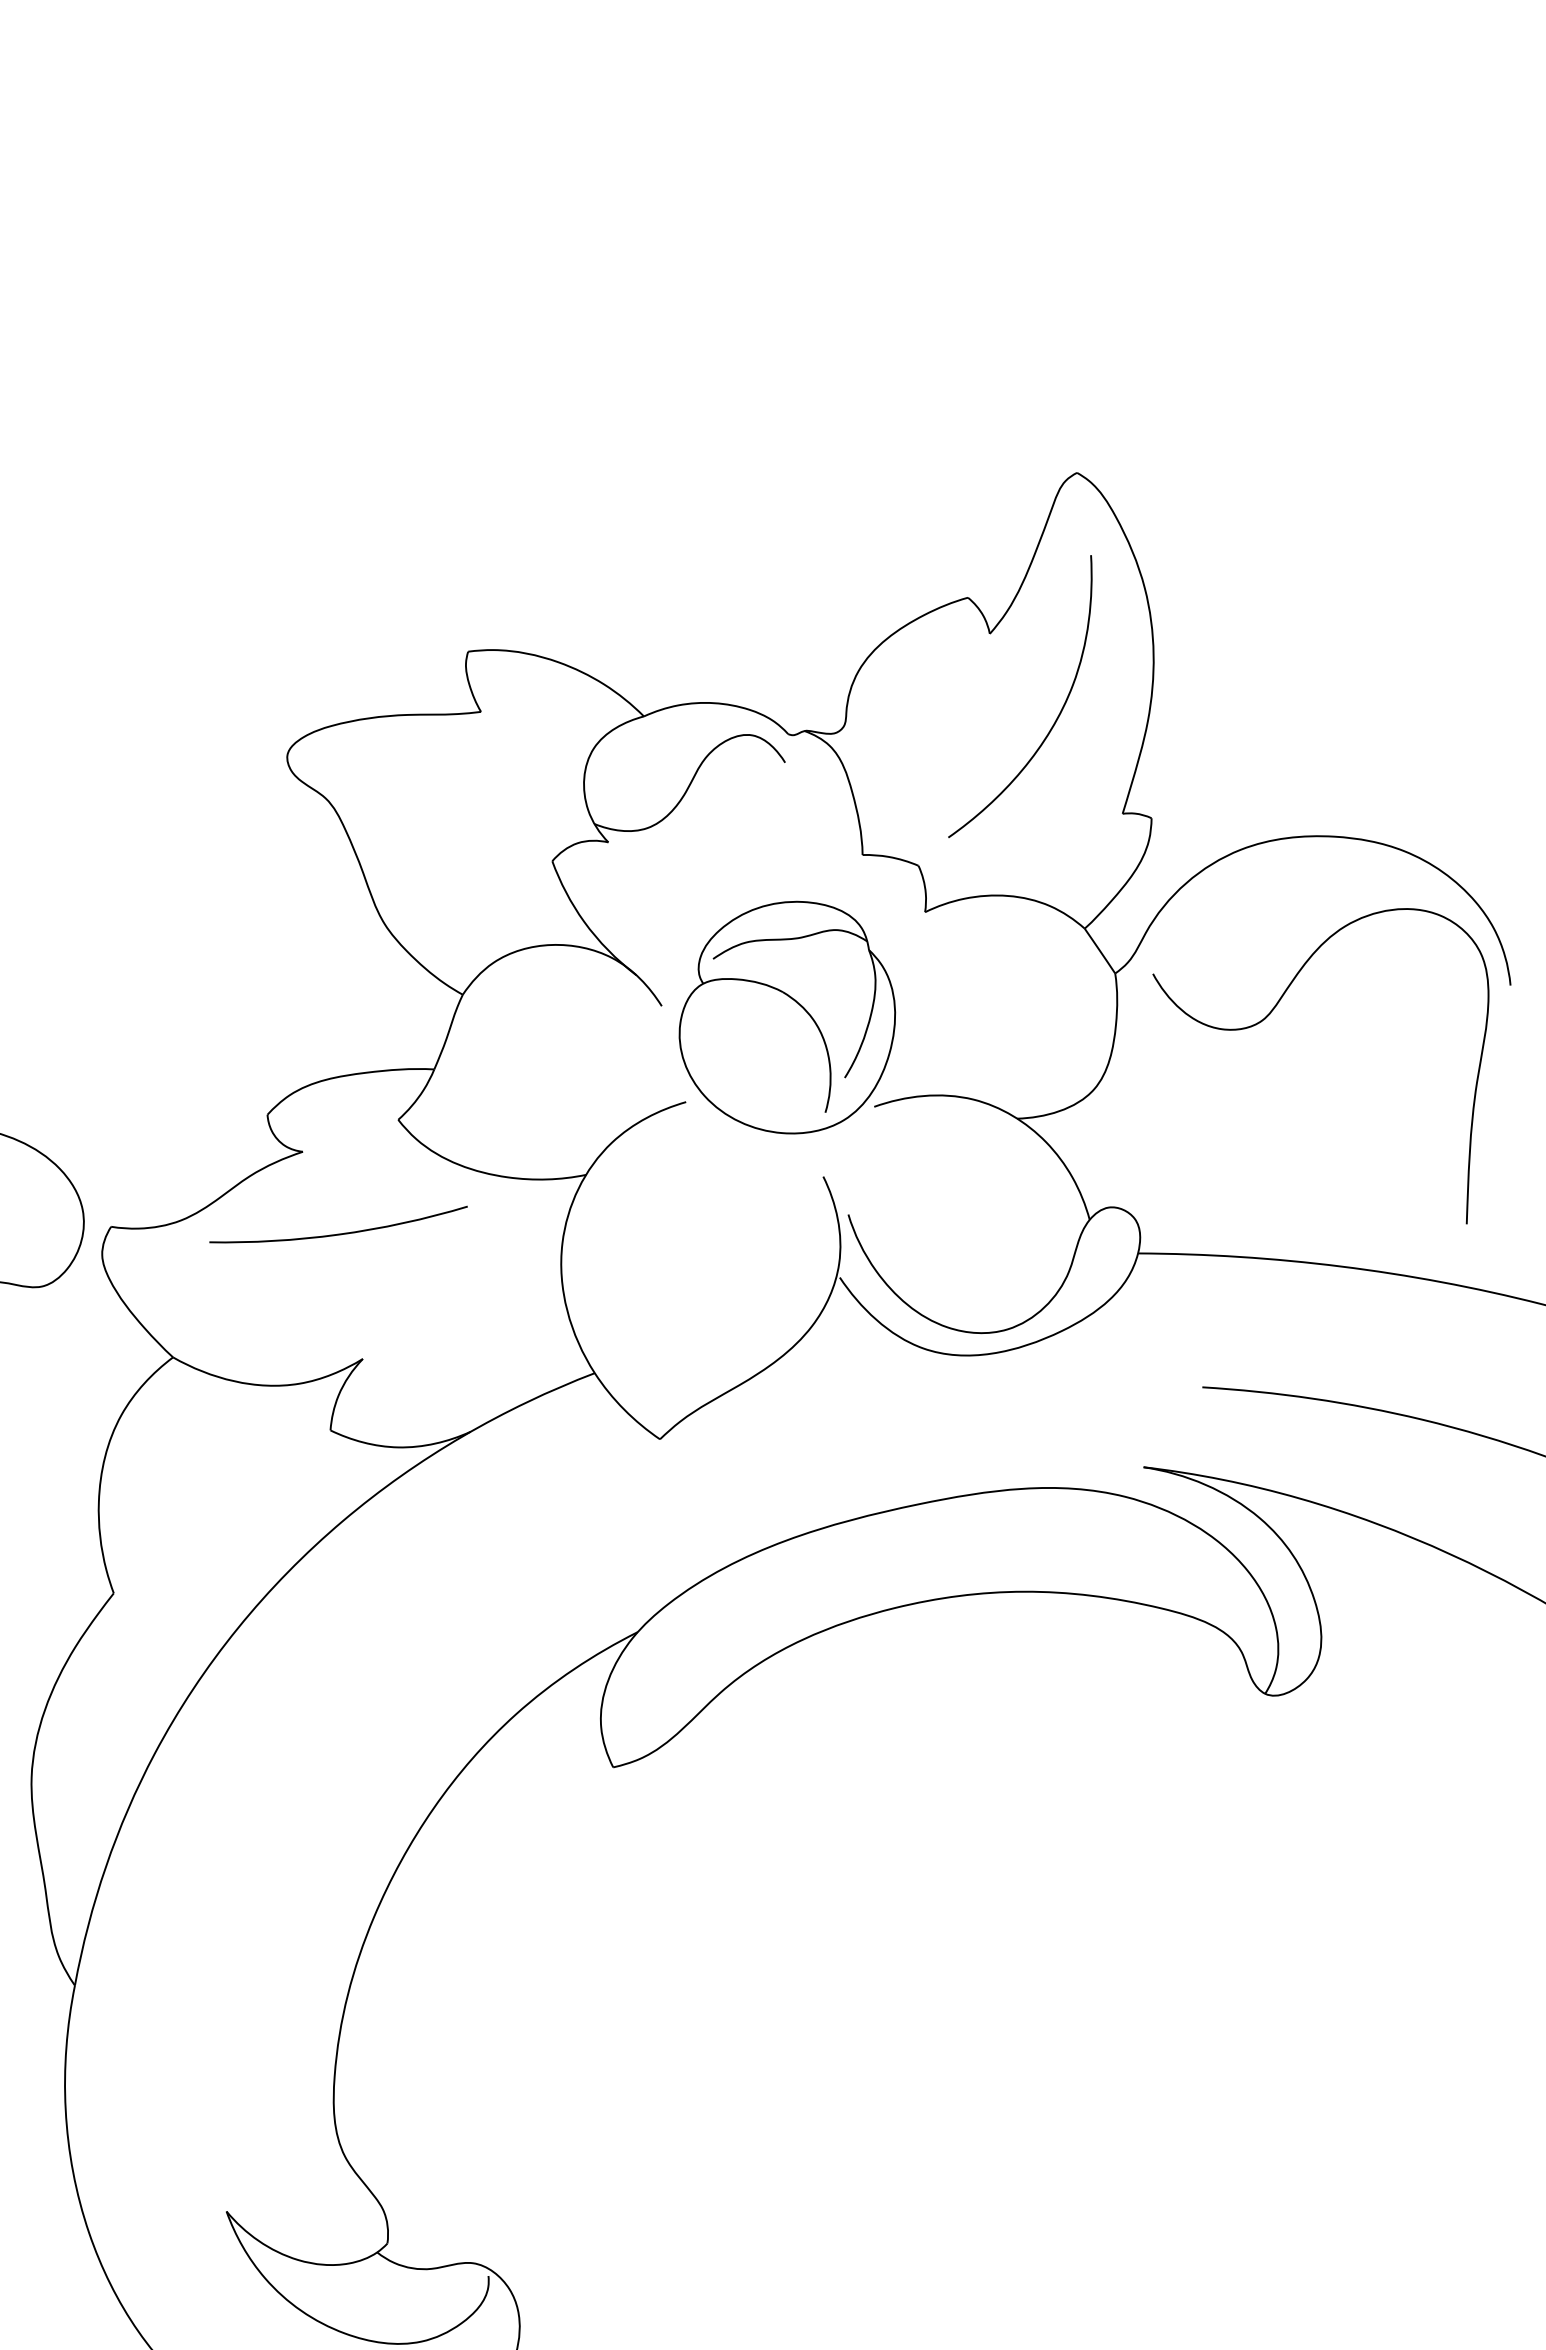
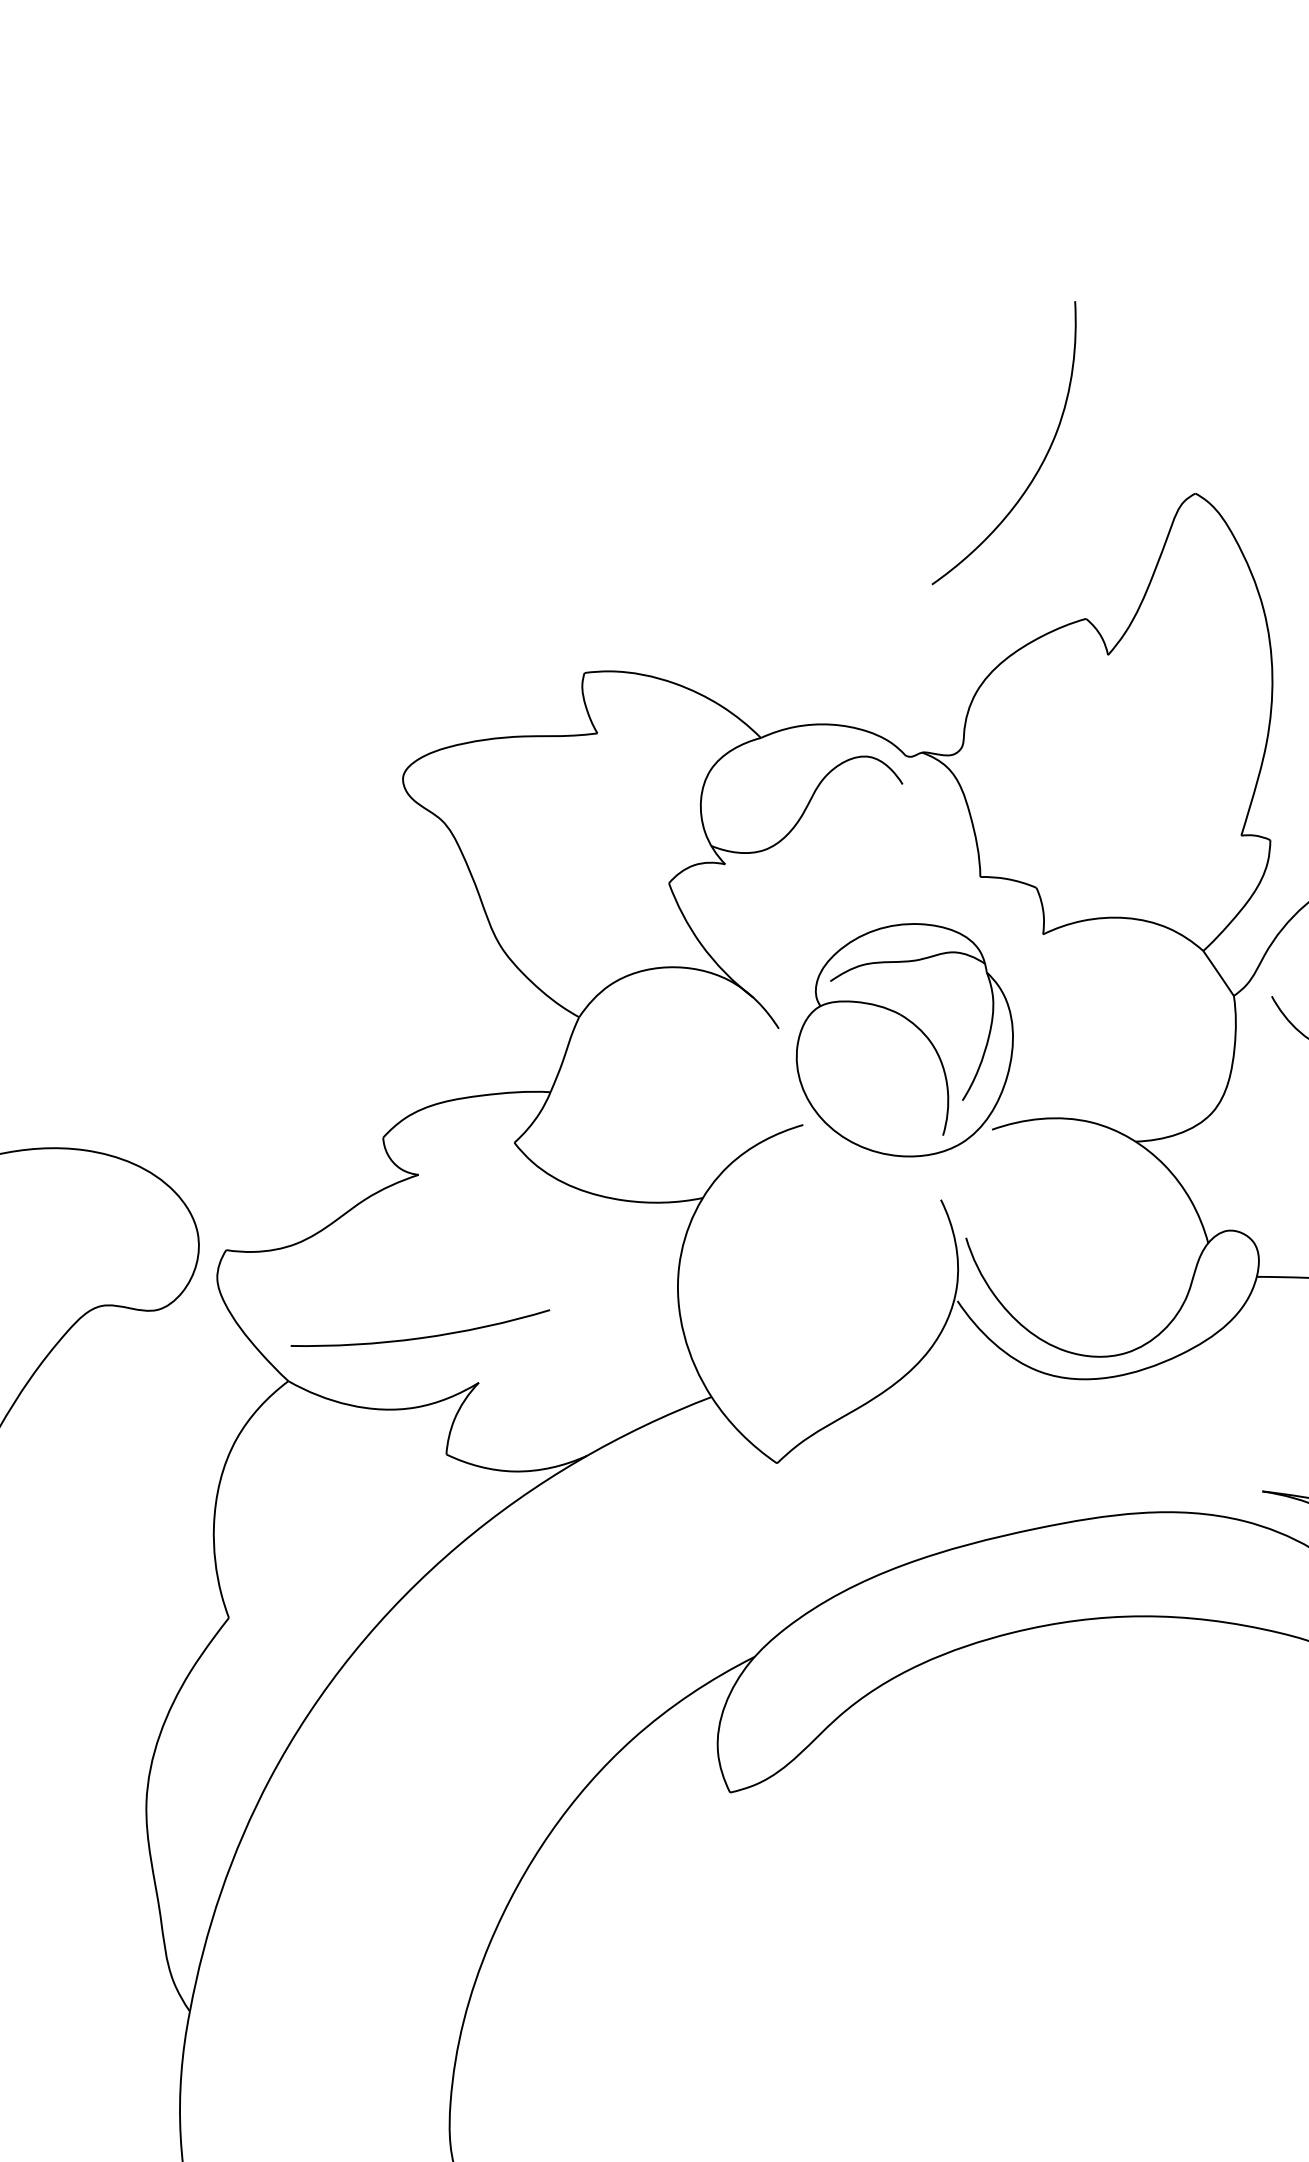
curve: (1055, 719) -> (1039, 466), moved
curve: (338, 1233) -> (420, 1337), moved

